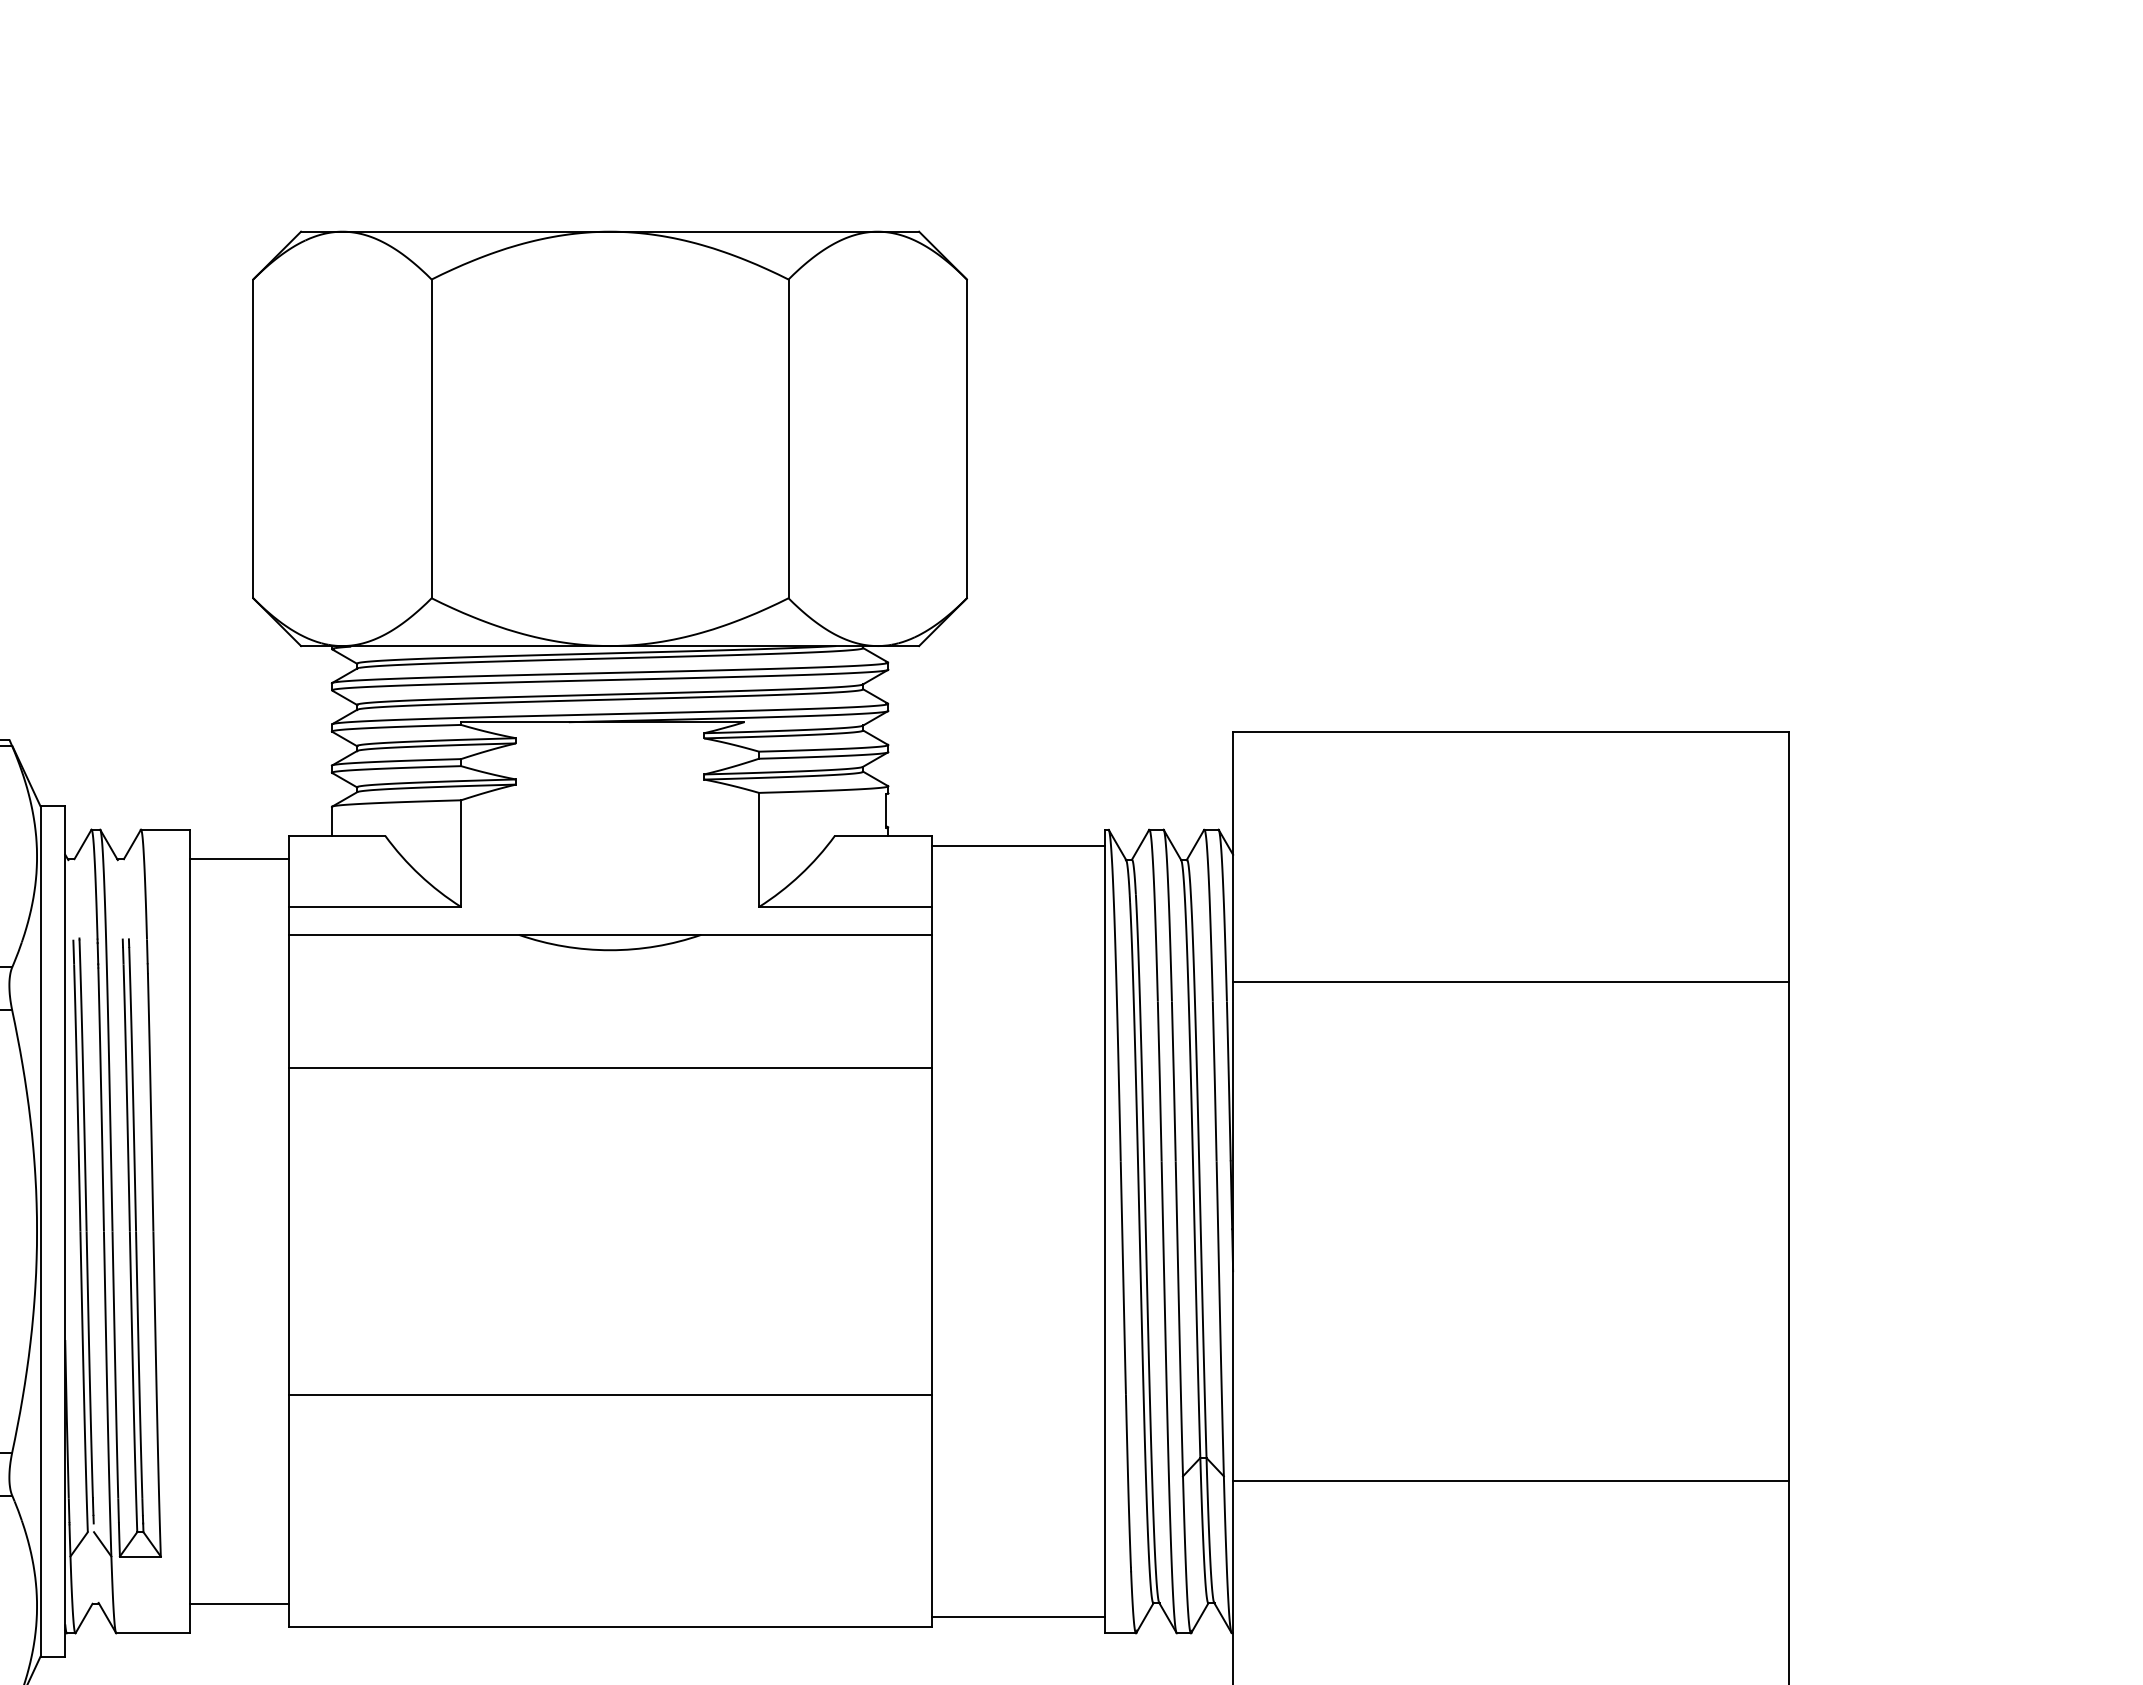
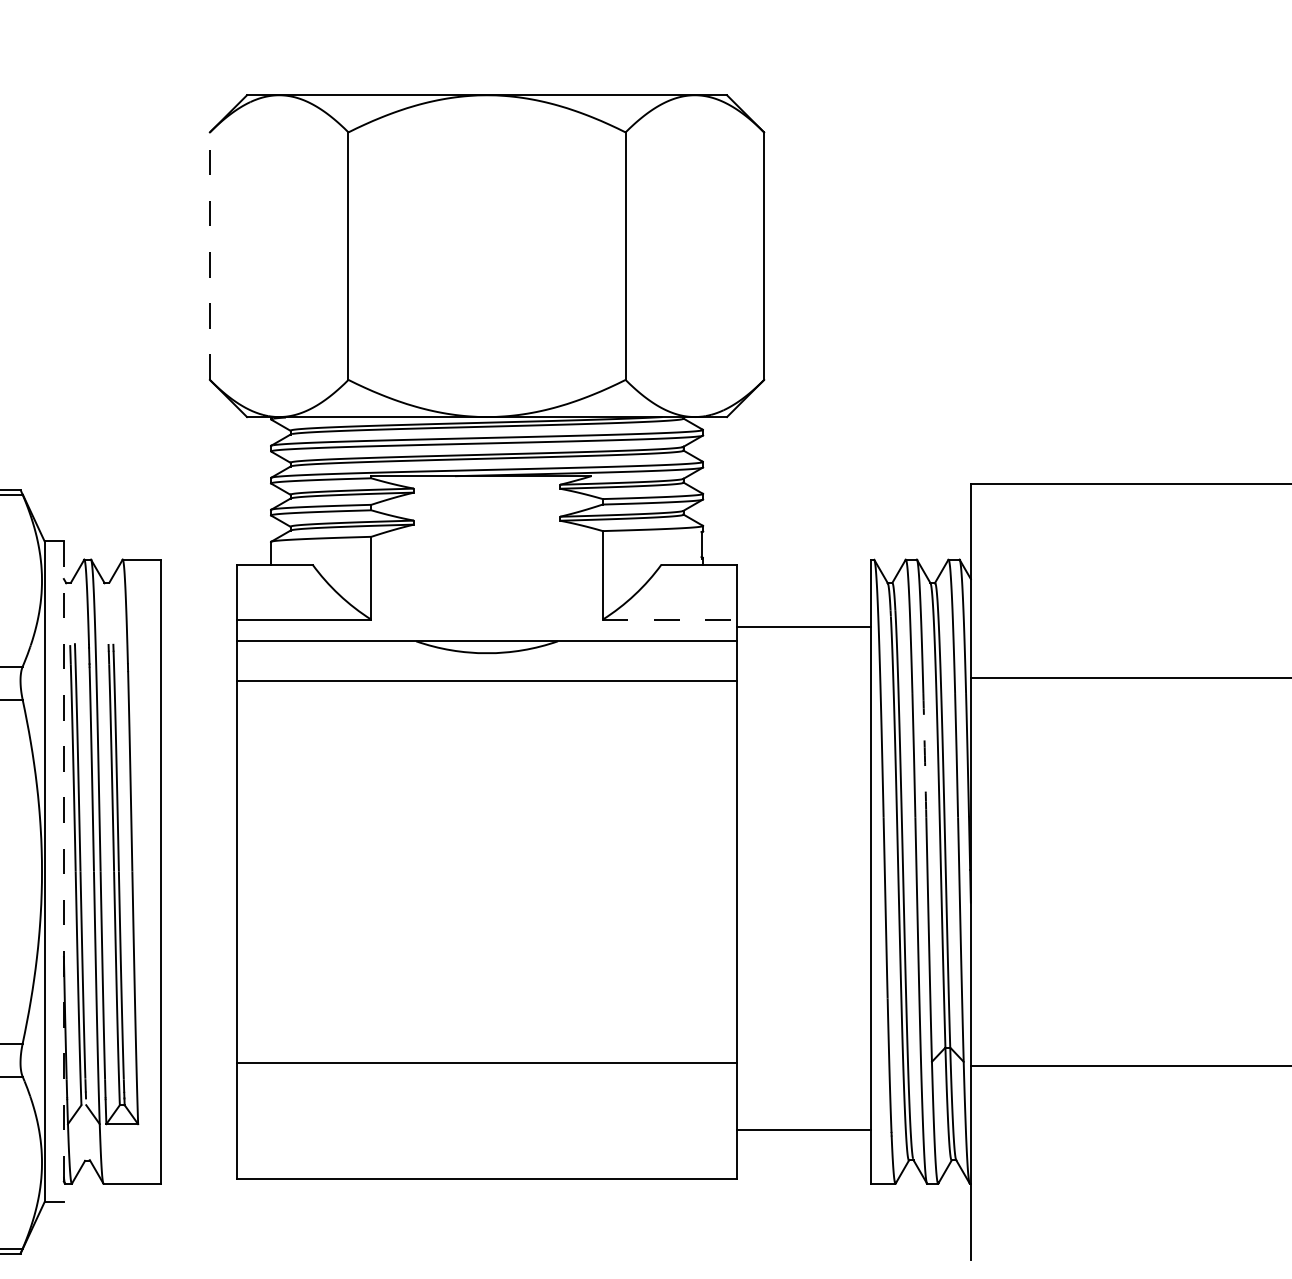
line: (253, 438) -> (210, 255), solid -> dashed
line: (1017, 845) -> (803, 626), moved
line: (238, 859) -> (198, 582), removed
line: (845, 906) -> (669, 619), solid -> dashed
line: (609, 1067) -> (486, 680), moved
arc: (1173, 1081) -> (924, 755), solid -> dashed
line: (65, 1231) -> (64, 871), solid -> dashed
line: (609, 1395) -> (486, 1063), moved
line: (238, 1603) -> (198, 1160), removed
line: (1017, 1617) -> (803, 1130), moved

